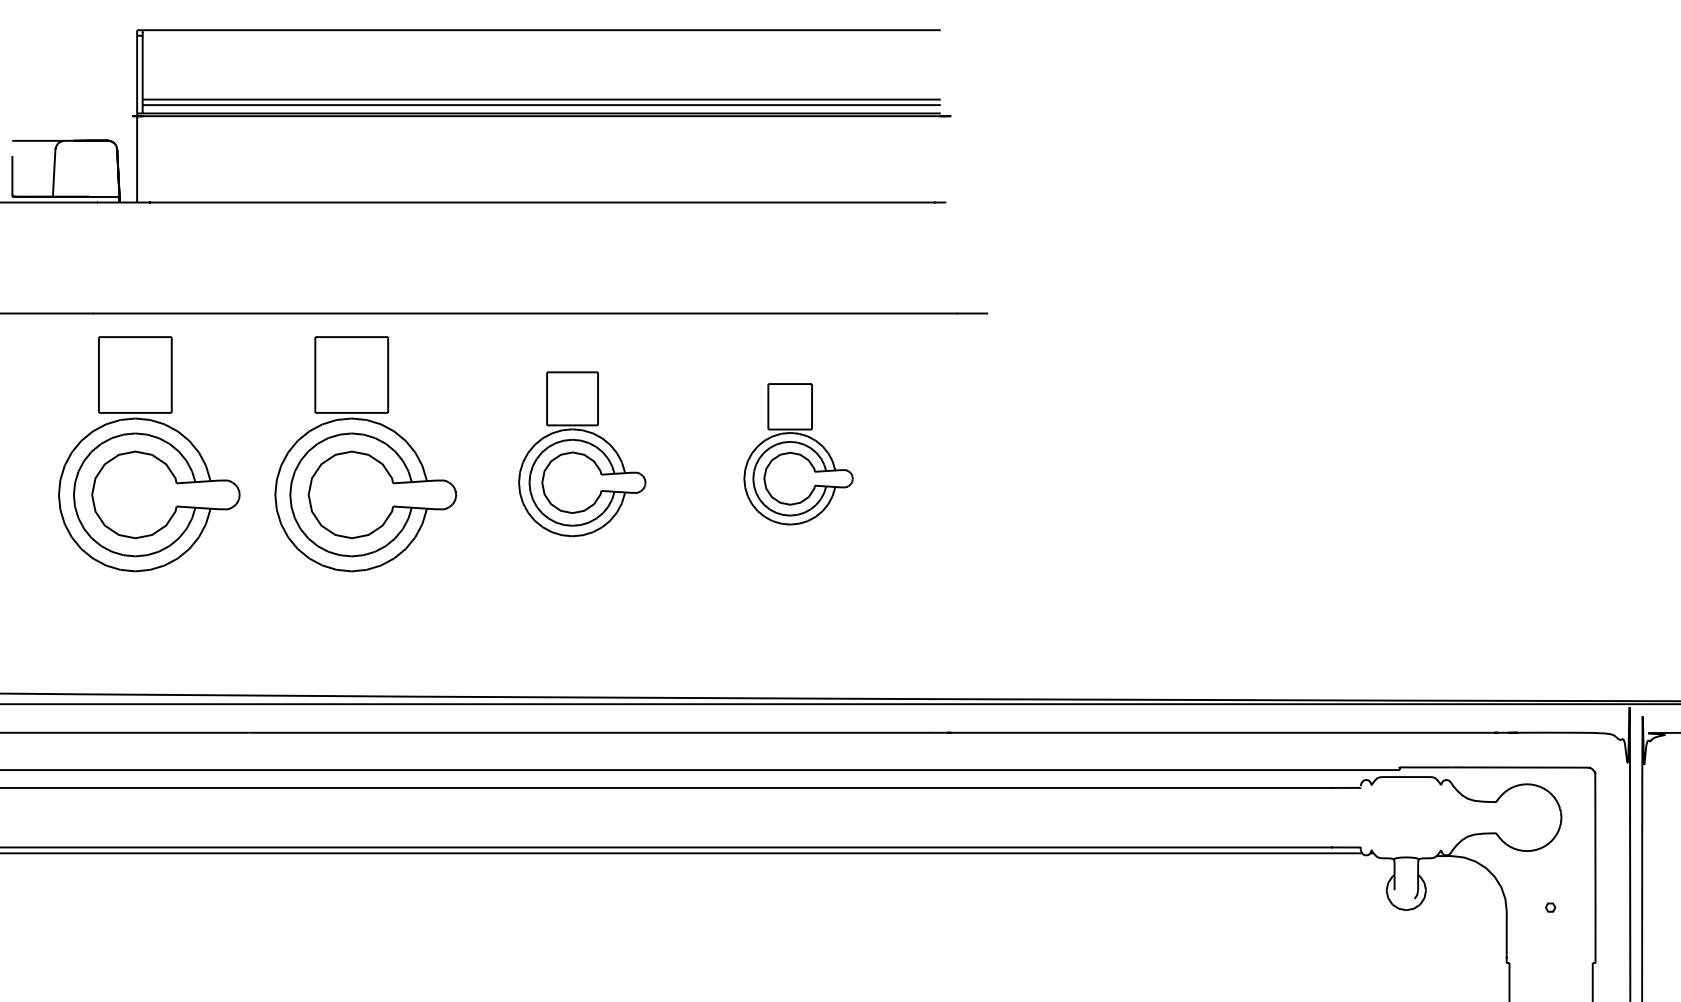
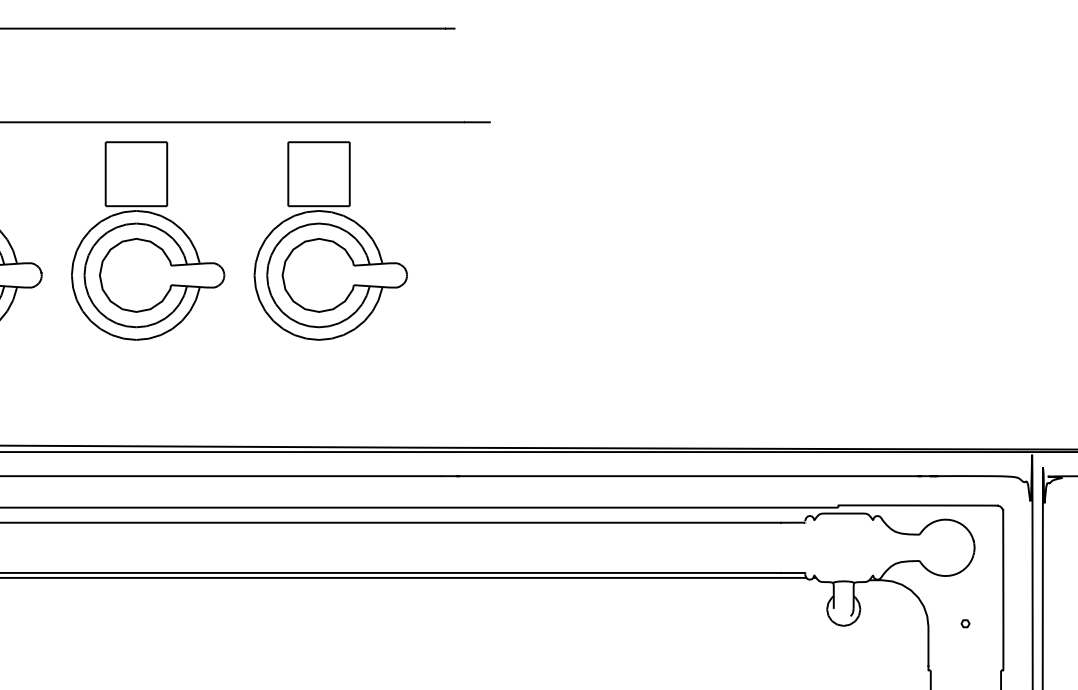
part: (582, 454) -> (148, 241), size x1.43
part: (798, 454) -> (330, 241), size x1.67

